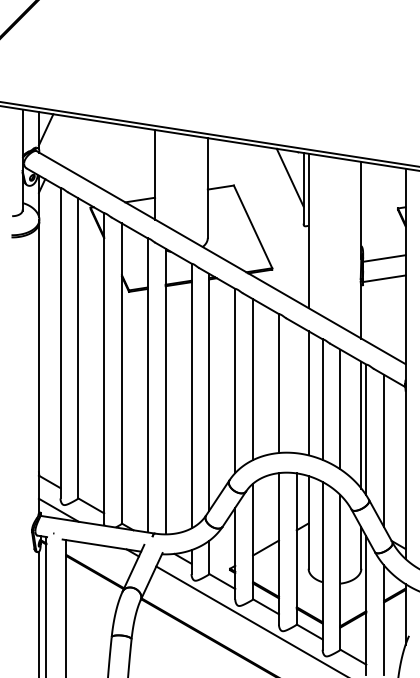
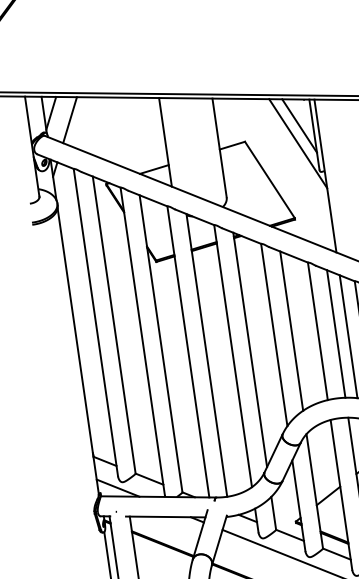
line: (63, 139) -> (69, 120), added
line: (285, 194) -> (297, 143), added
line: (296, 388) -> (335, 333), added

